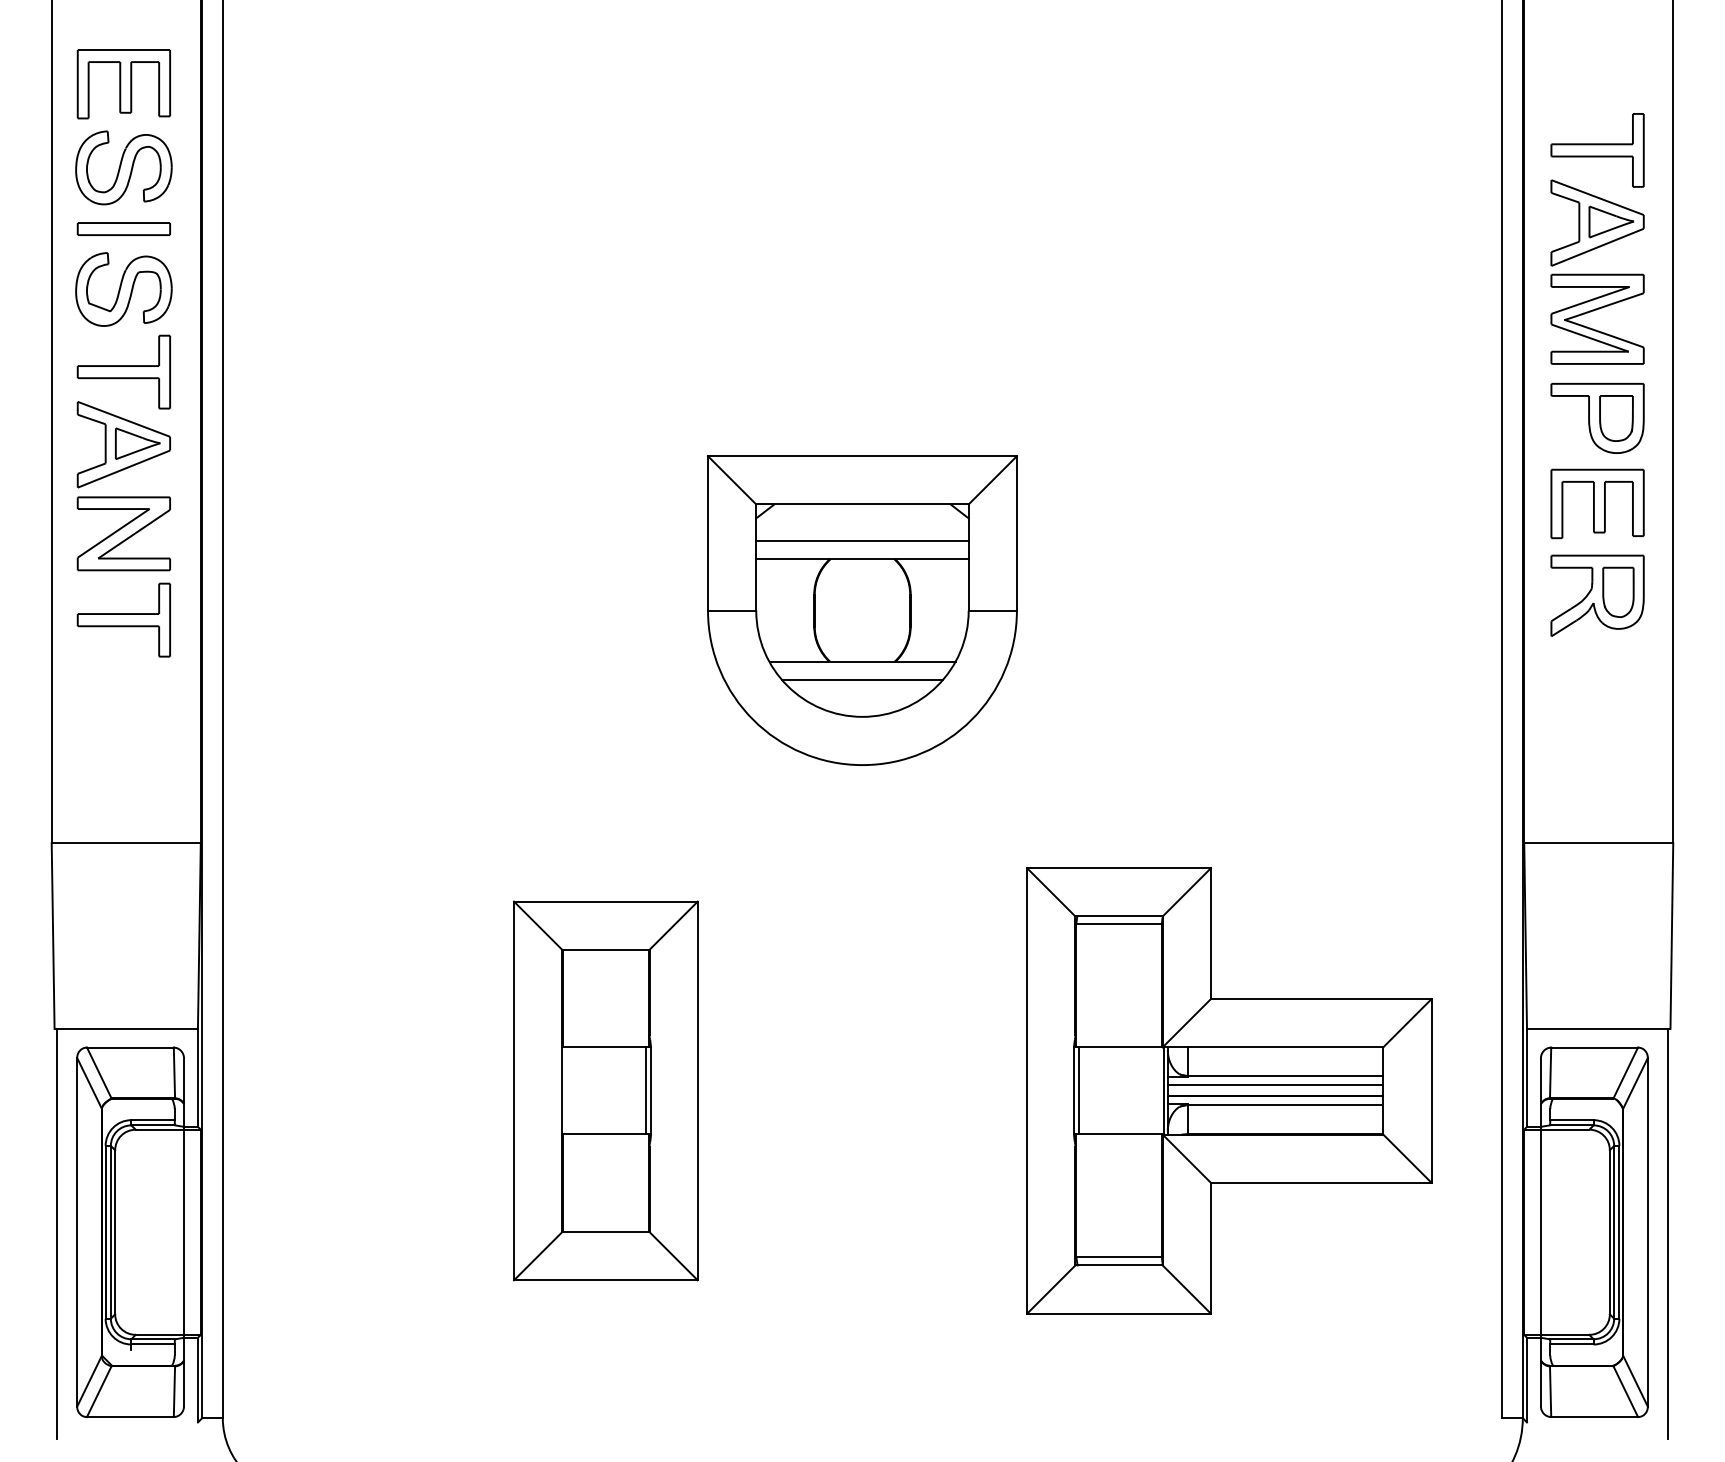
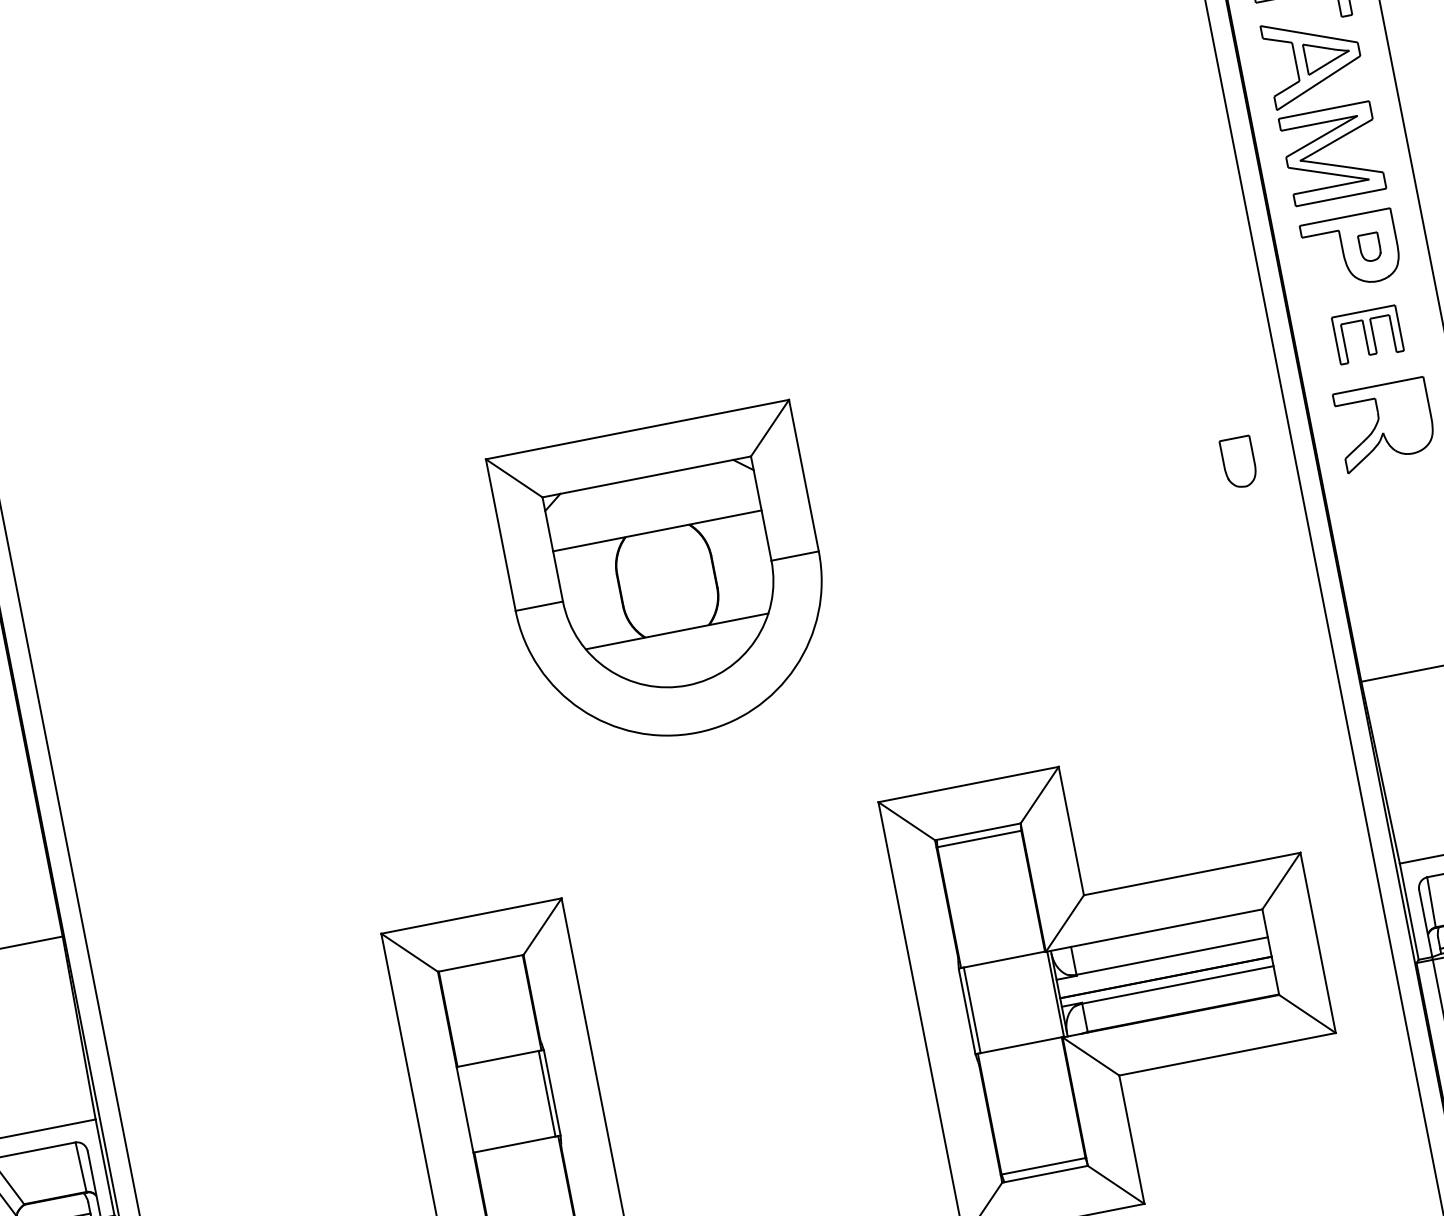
part: (1616, 418) -> (1370, 247), size x0.6
part: (1597, 503) -> (1367, 334), size x0.7
line: (862, 541) -> (653, 513), removed
part: (1618, 591) -> (1238, 461), moved
line: (862, 680) -> (680, 649), removed
line: (1275, 1085) -> (1163, 967), removed

